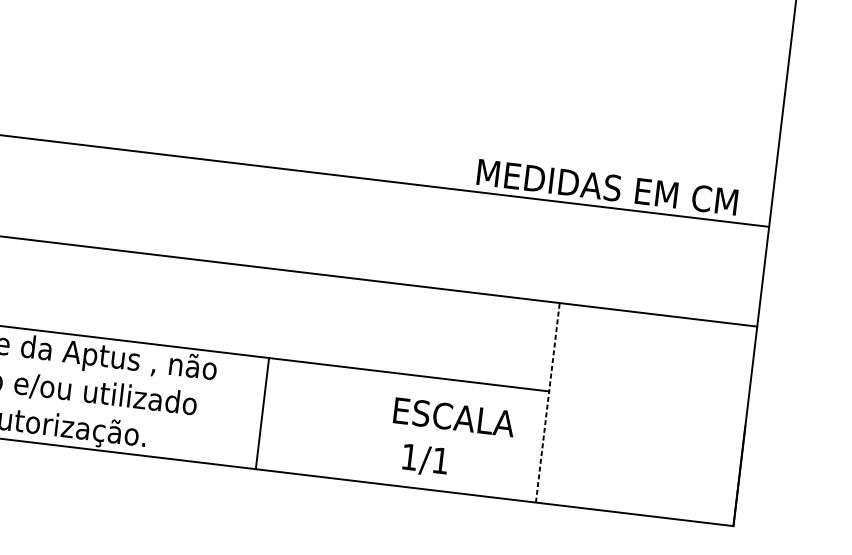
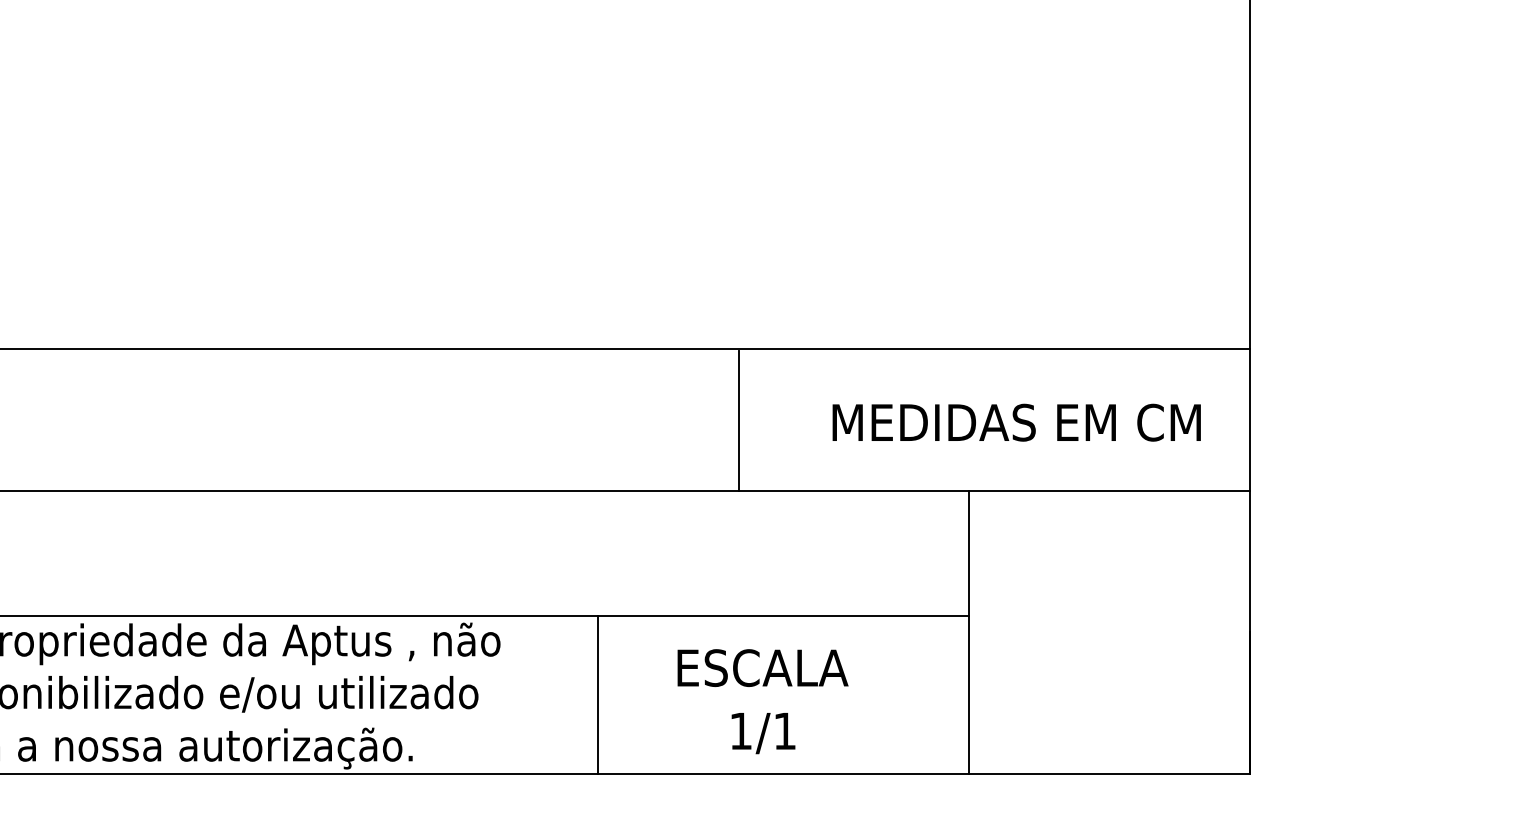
text: (607, 187) -> (1016, 422), moved
line: (403, 234) -> (738, 420), added
line: (547, 403) -> (969, 632), dashed -> solid
line: (262, 413) -> (597, 694), moved
text: (454, 416) -> (762, 667), moved
text: (425, 460) -> (763, 733), moved

